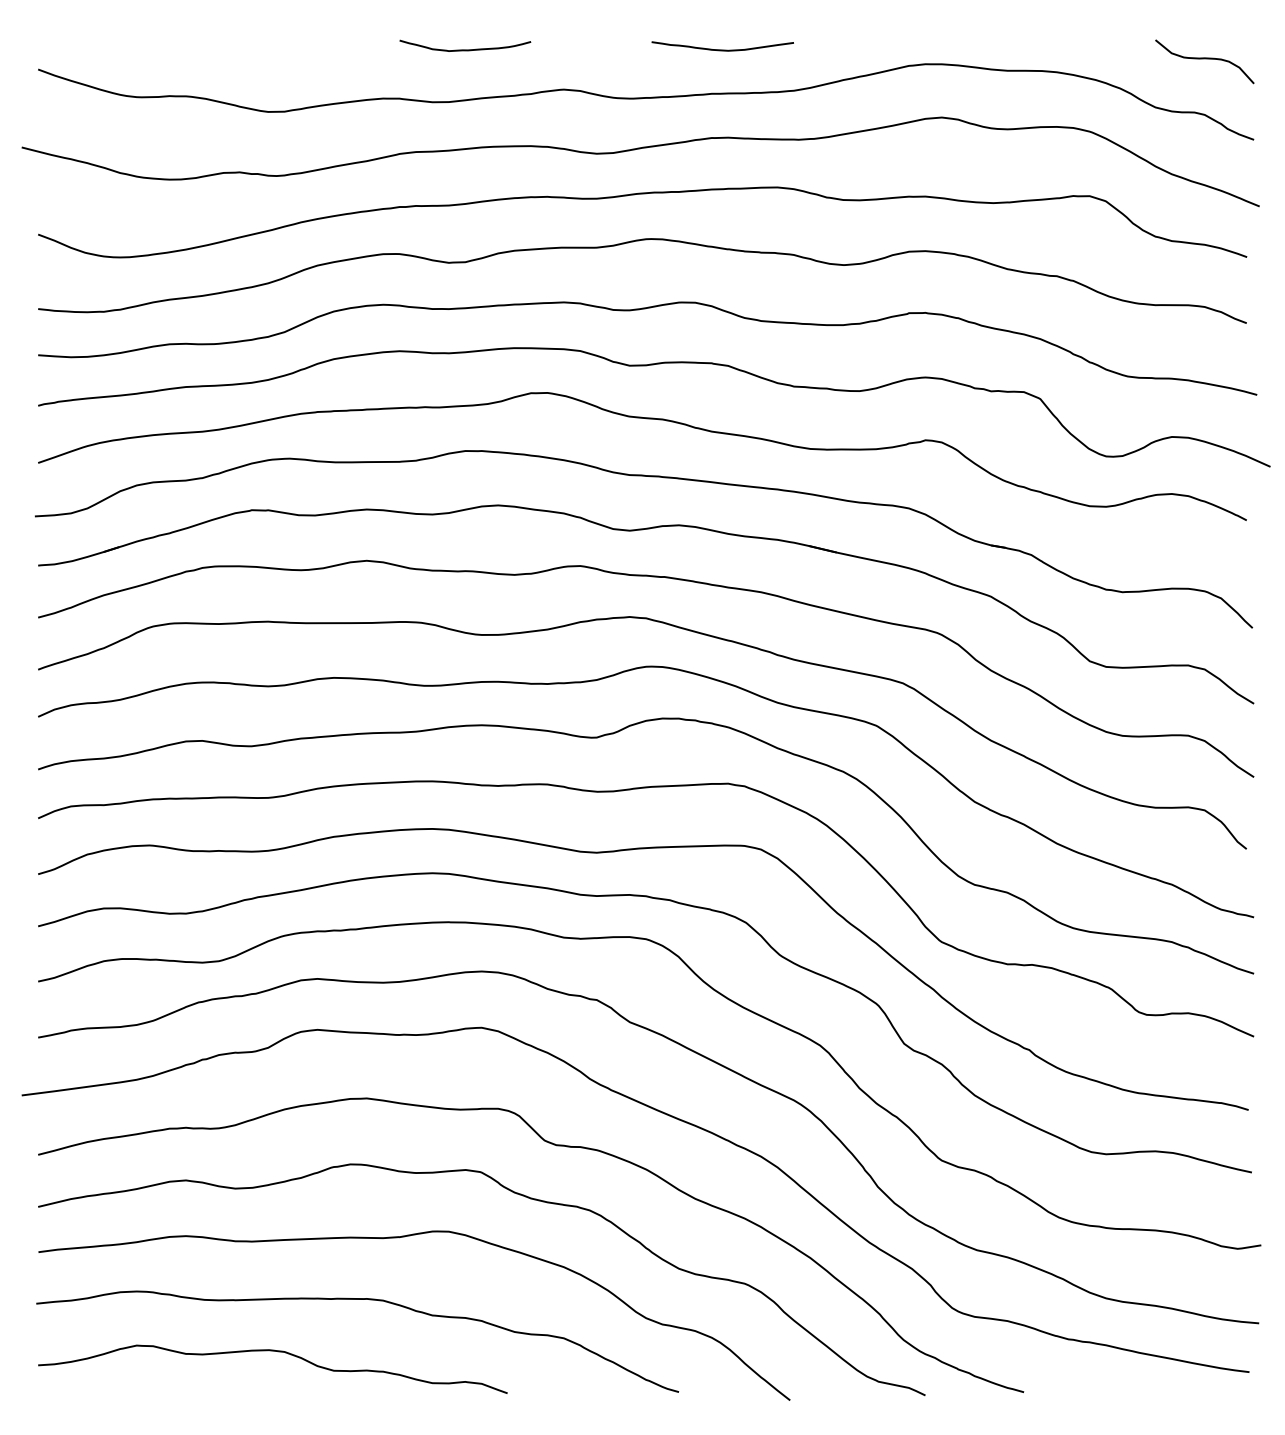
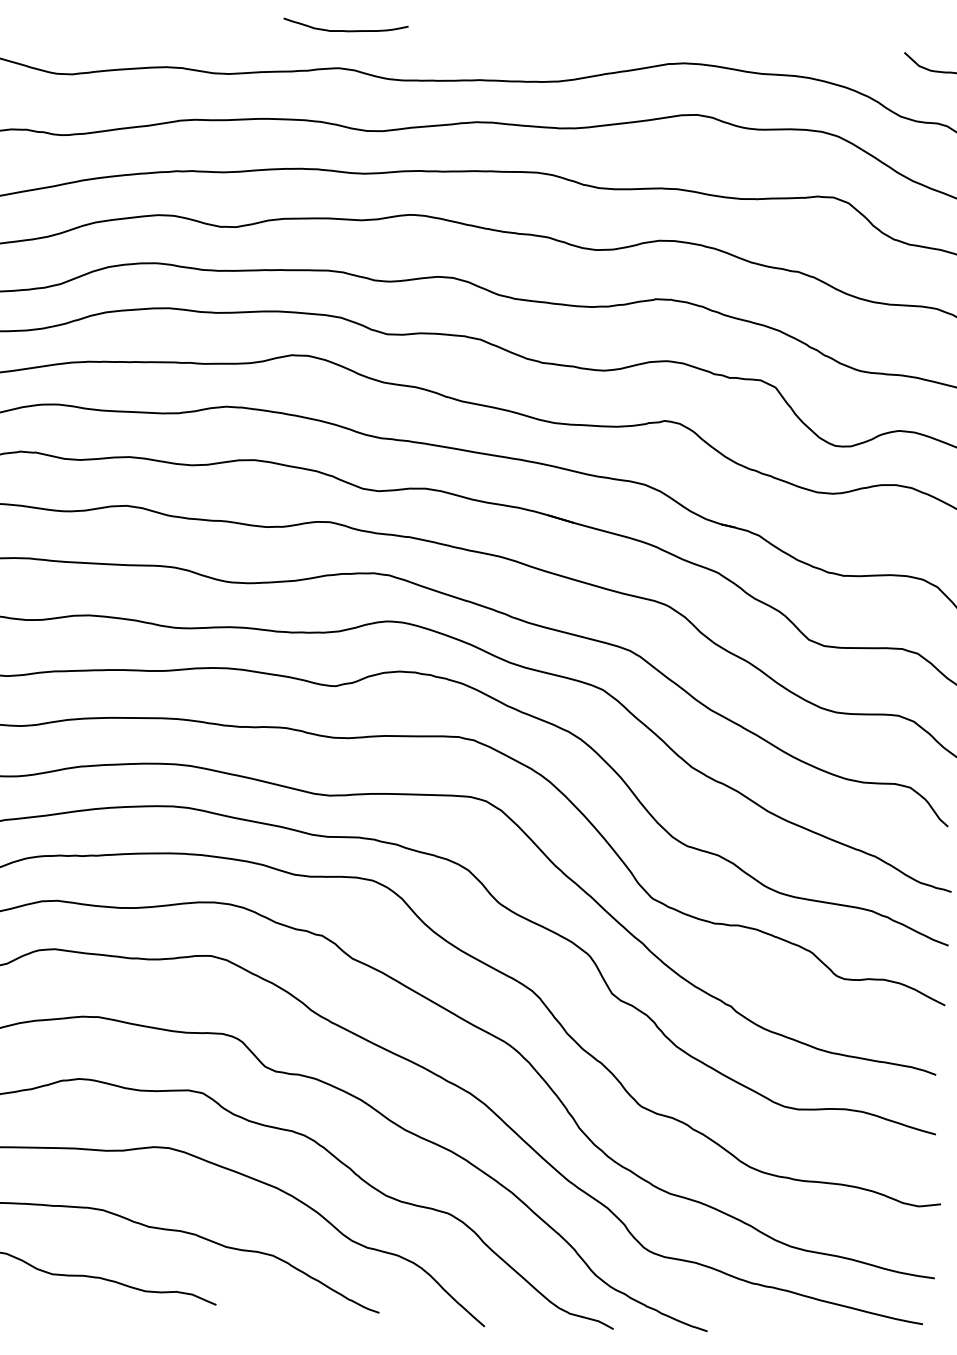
curve: (465, 49) -> (345, 30), moved
curve: (722, 49) -> (492, 38), removed

